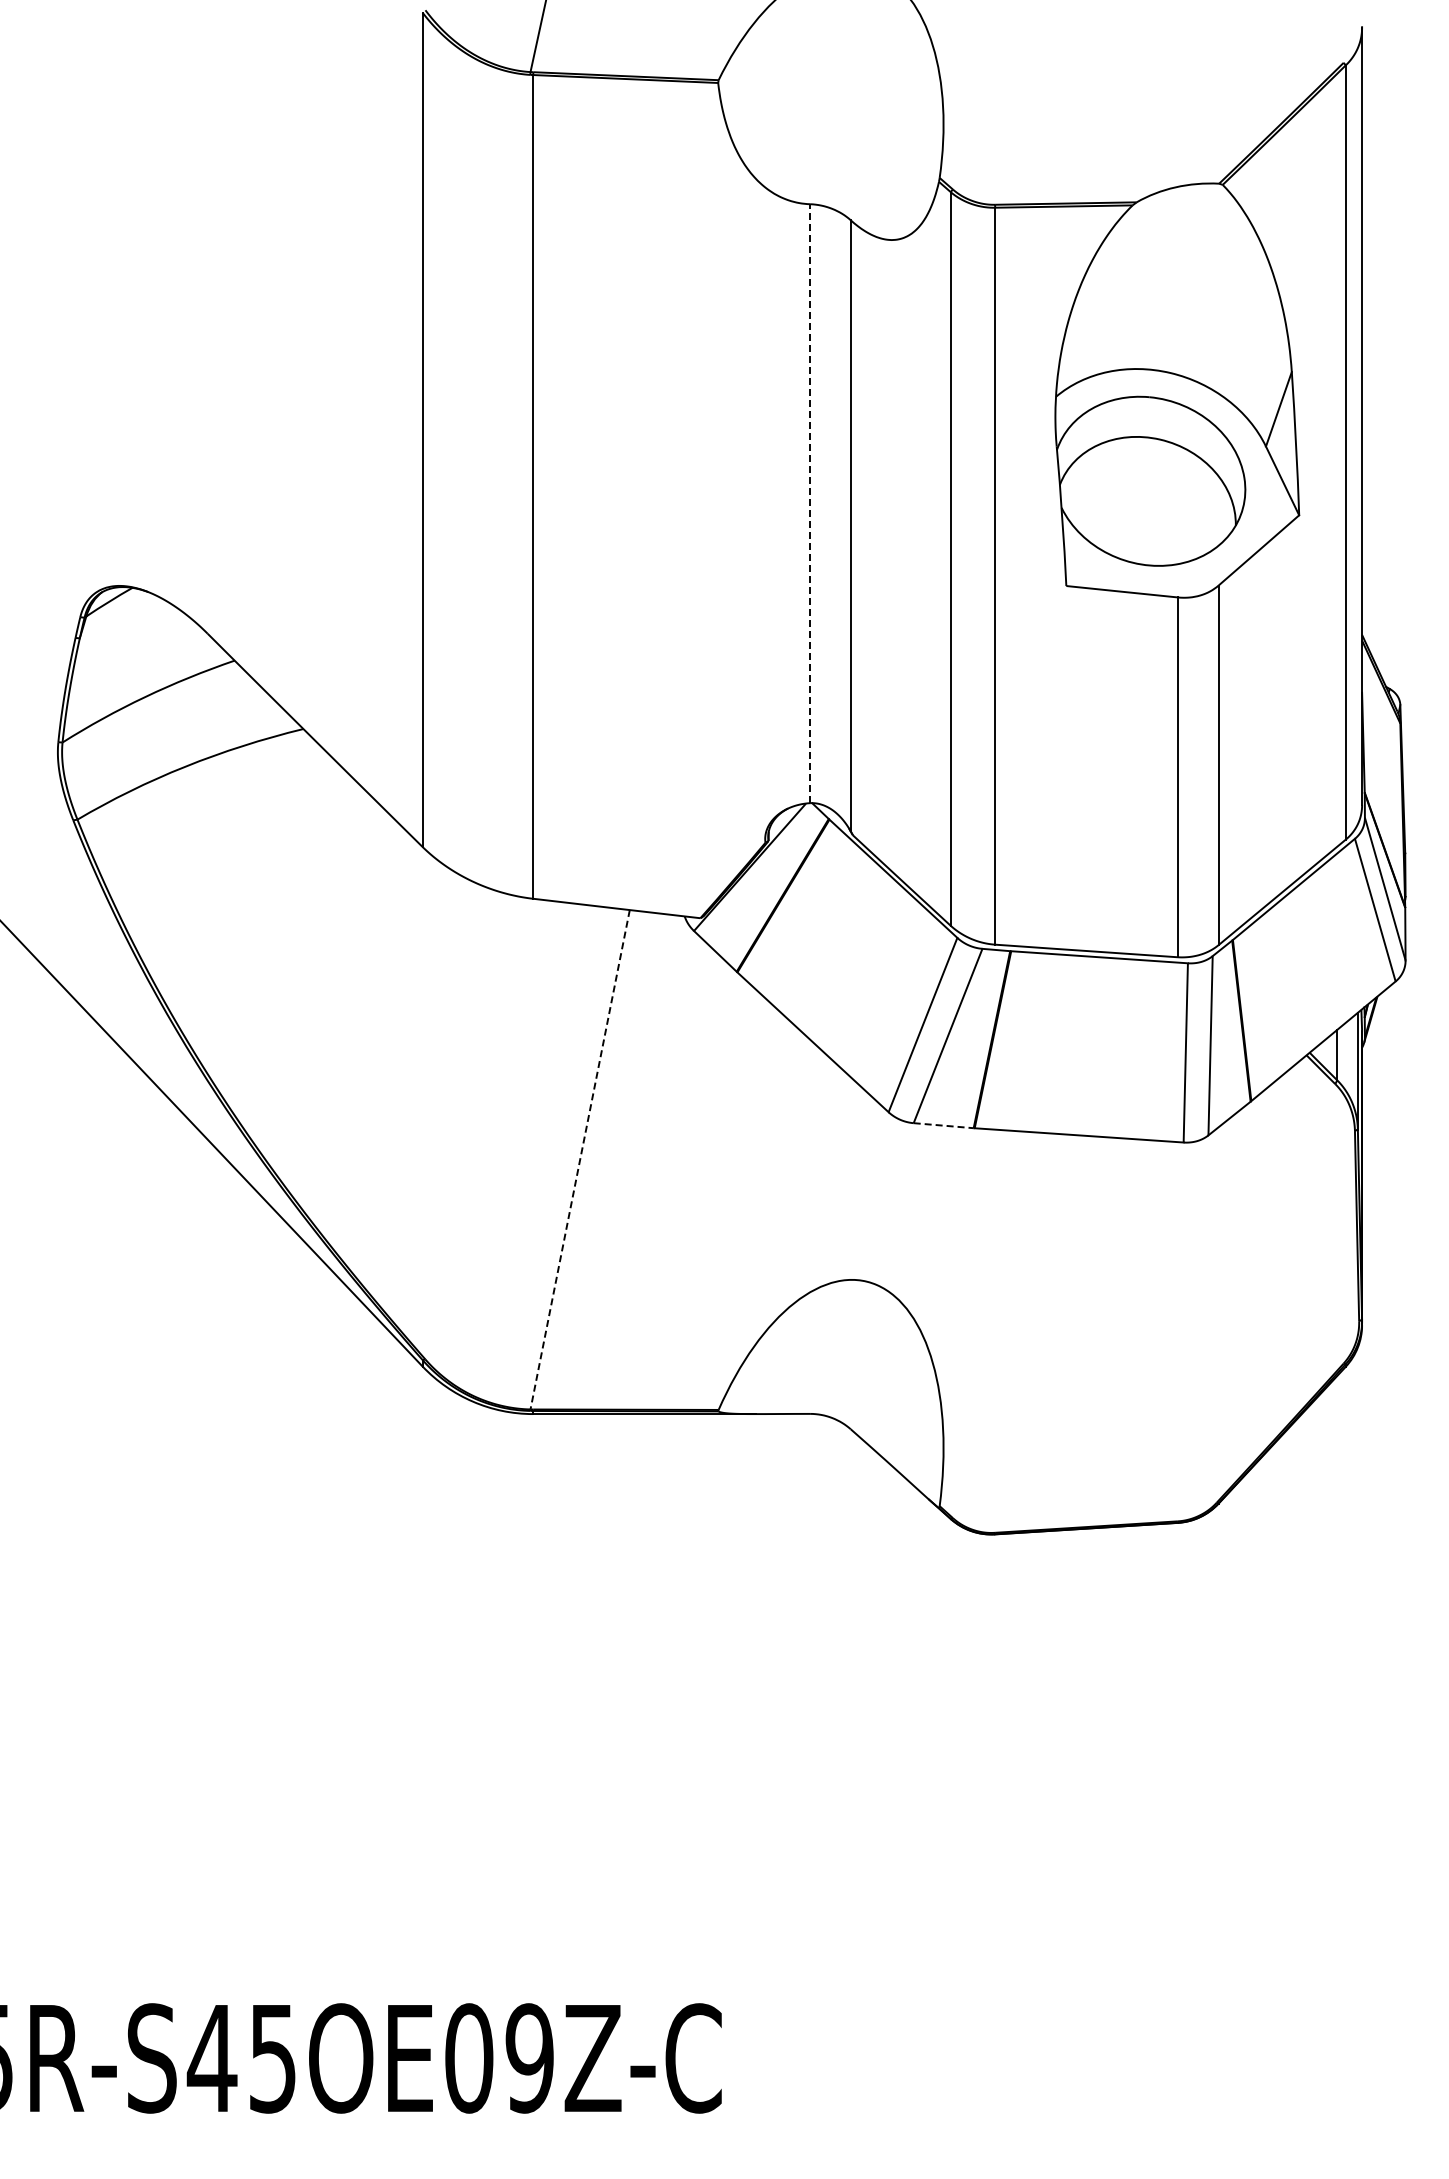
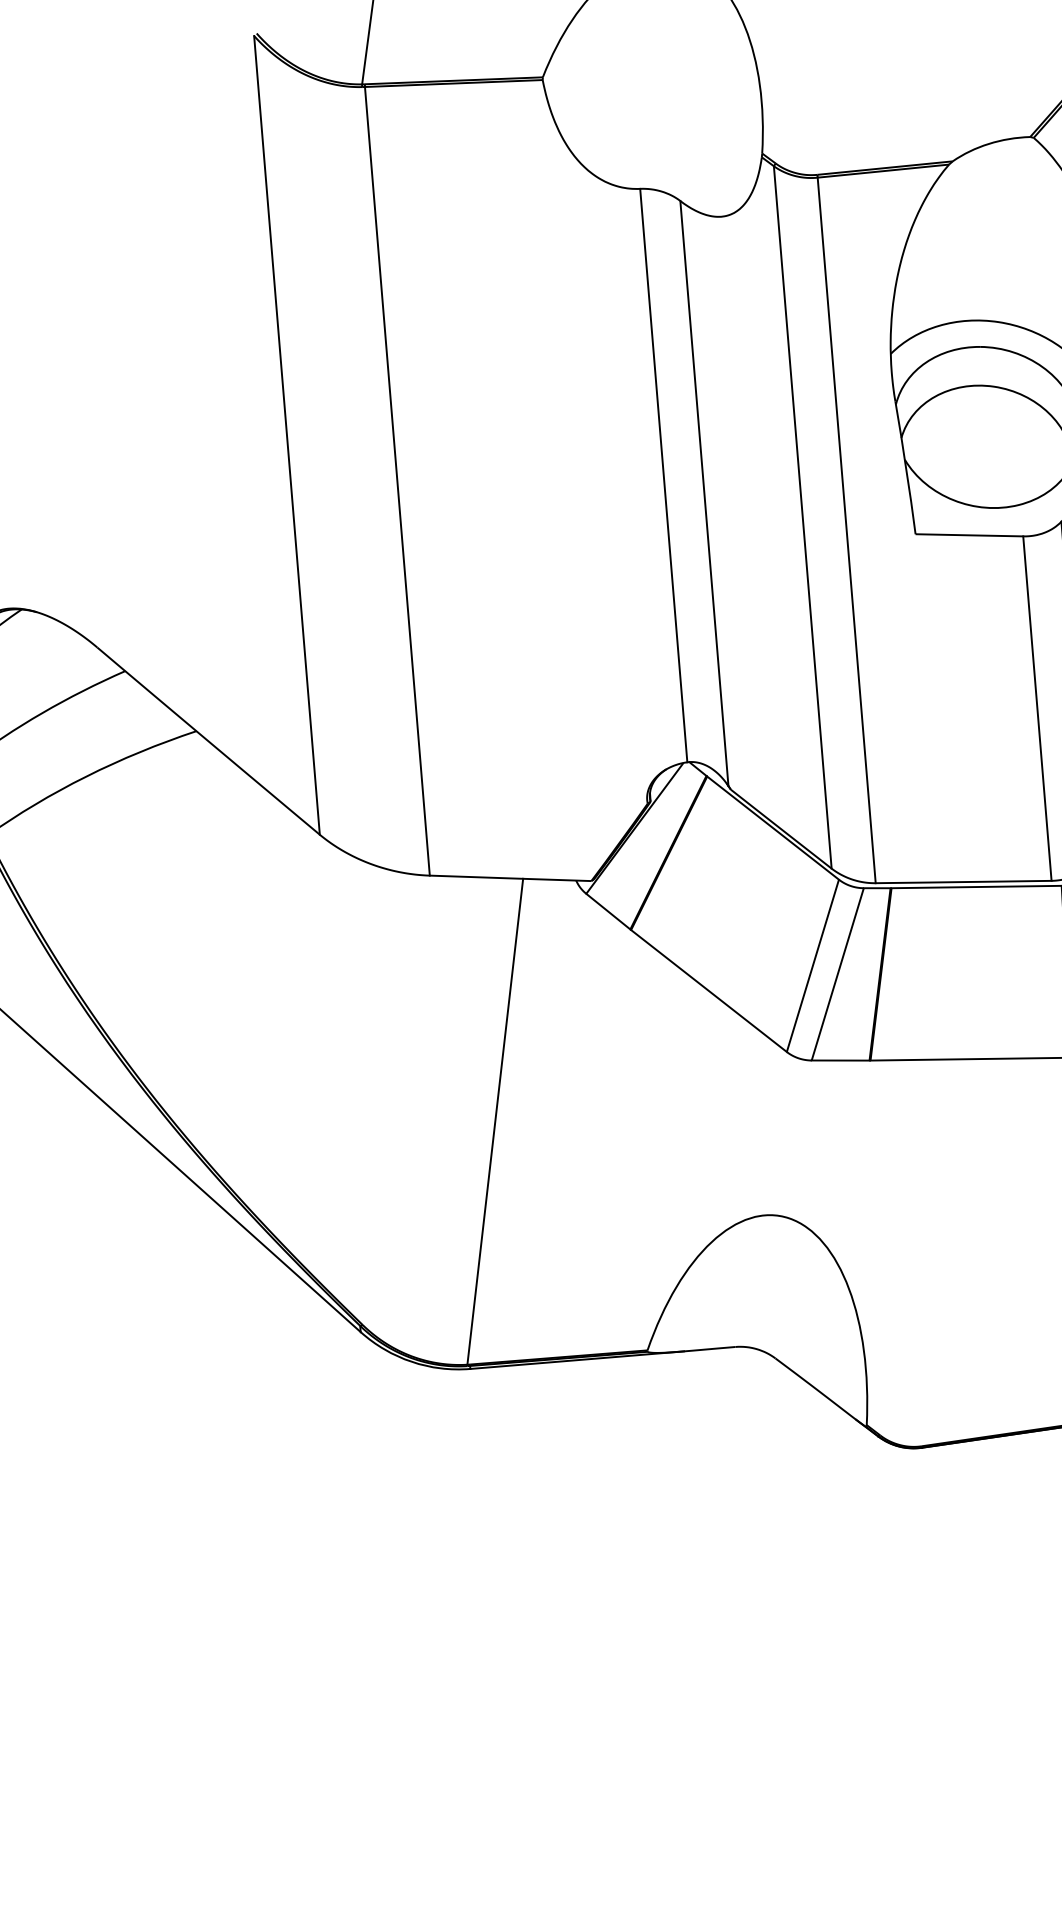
line: (810, 503) -> (664, 475), dashed -> solid
line: (944, 1125) -> (841, 1060), dashed -> solid
line: (580, 1159) -> (495, 1121), dashed -> solid

